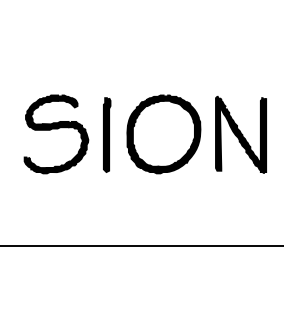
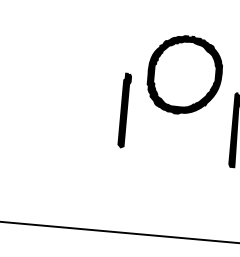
part: (56, 134) -> (73, 116), removed
part: (107, 134) -> (125, 110), moved
part: (163, 134) -> (184, 75), moved

